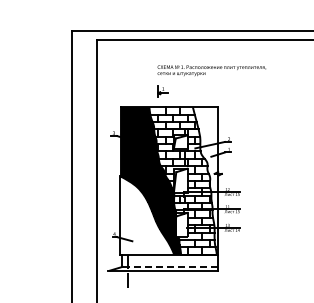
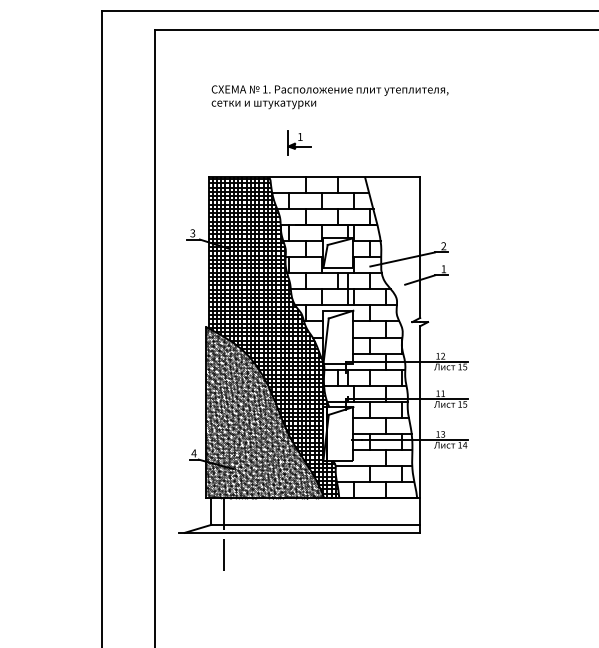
text: (211, 70) -> (329, 96), moved
hatch: (146, 215) -> (263, 412), added
line: (170, 266) -> (316, 523), dashed -> solid

